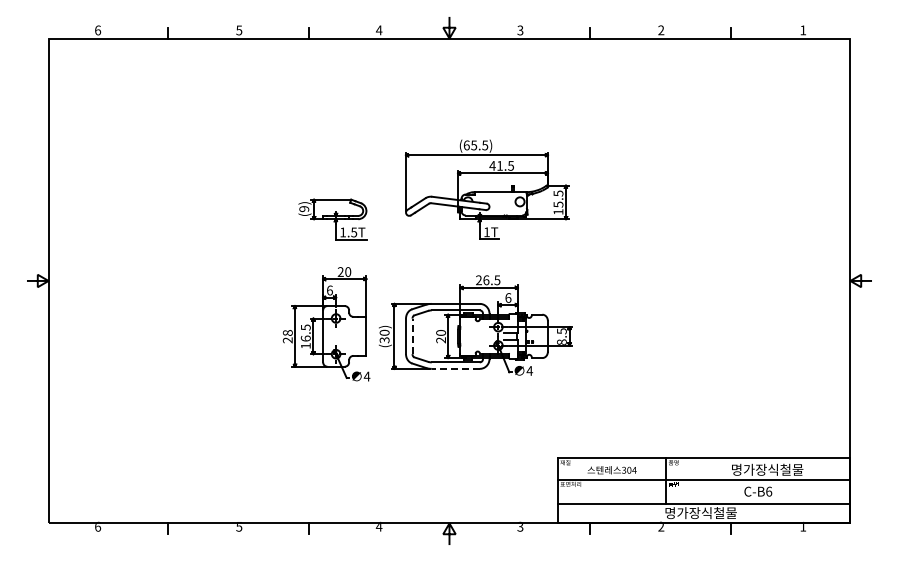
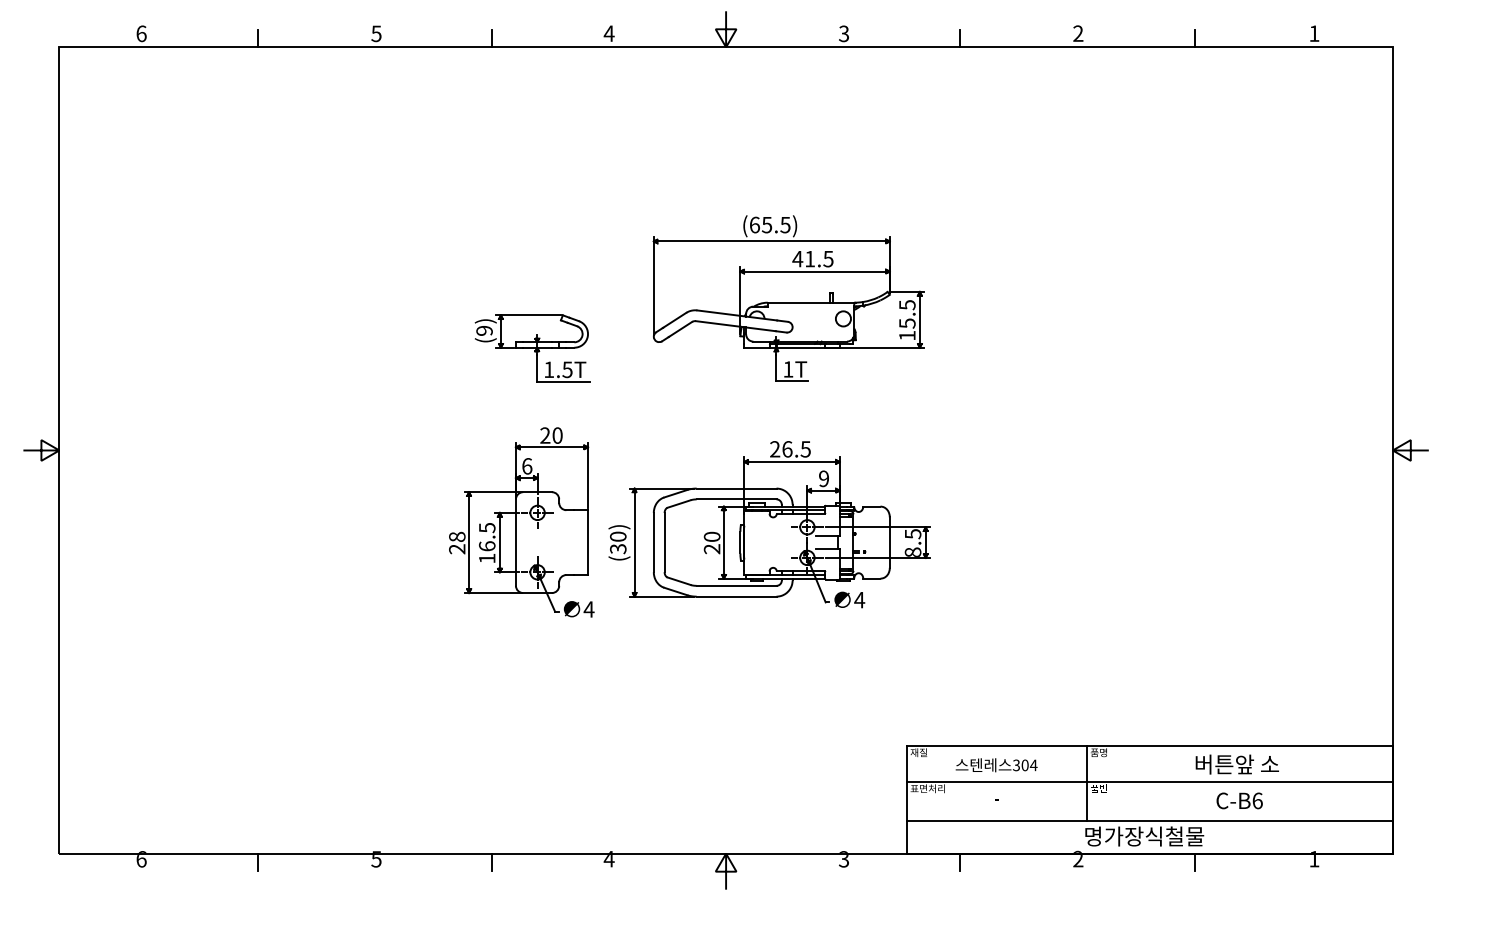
text: (508, 297) -> (824, 477), 6 -> 9
line: (412, 336) -> (664, 542), dashed -> solid
line: (455, 368) -> (736, 596), dashed -> solid
text: (767, 469) -> (1254, 763), 명가장식철물 -> 버튼앞 소

